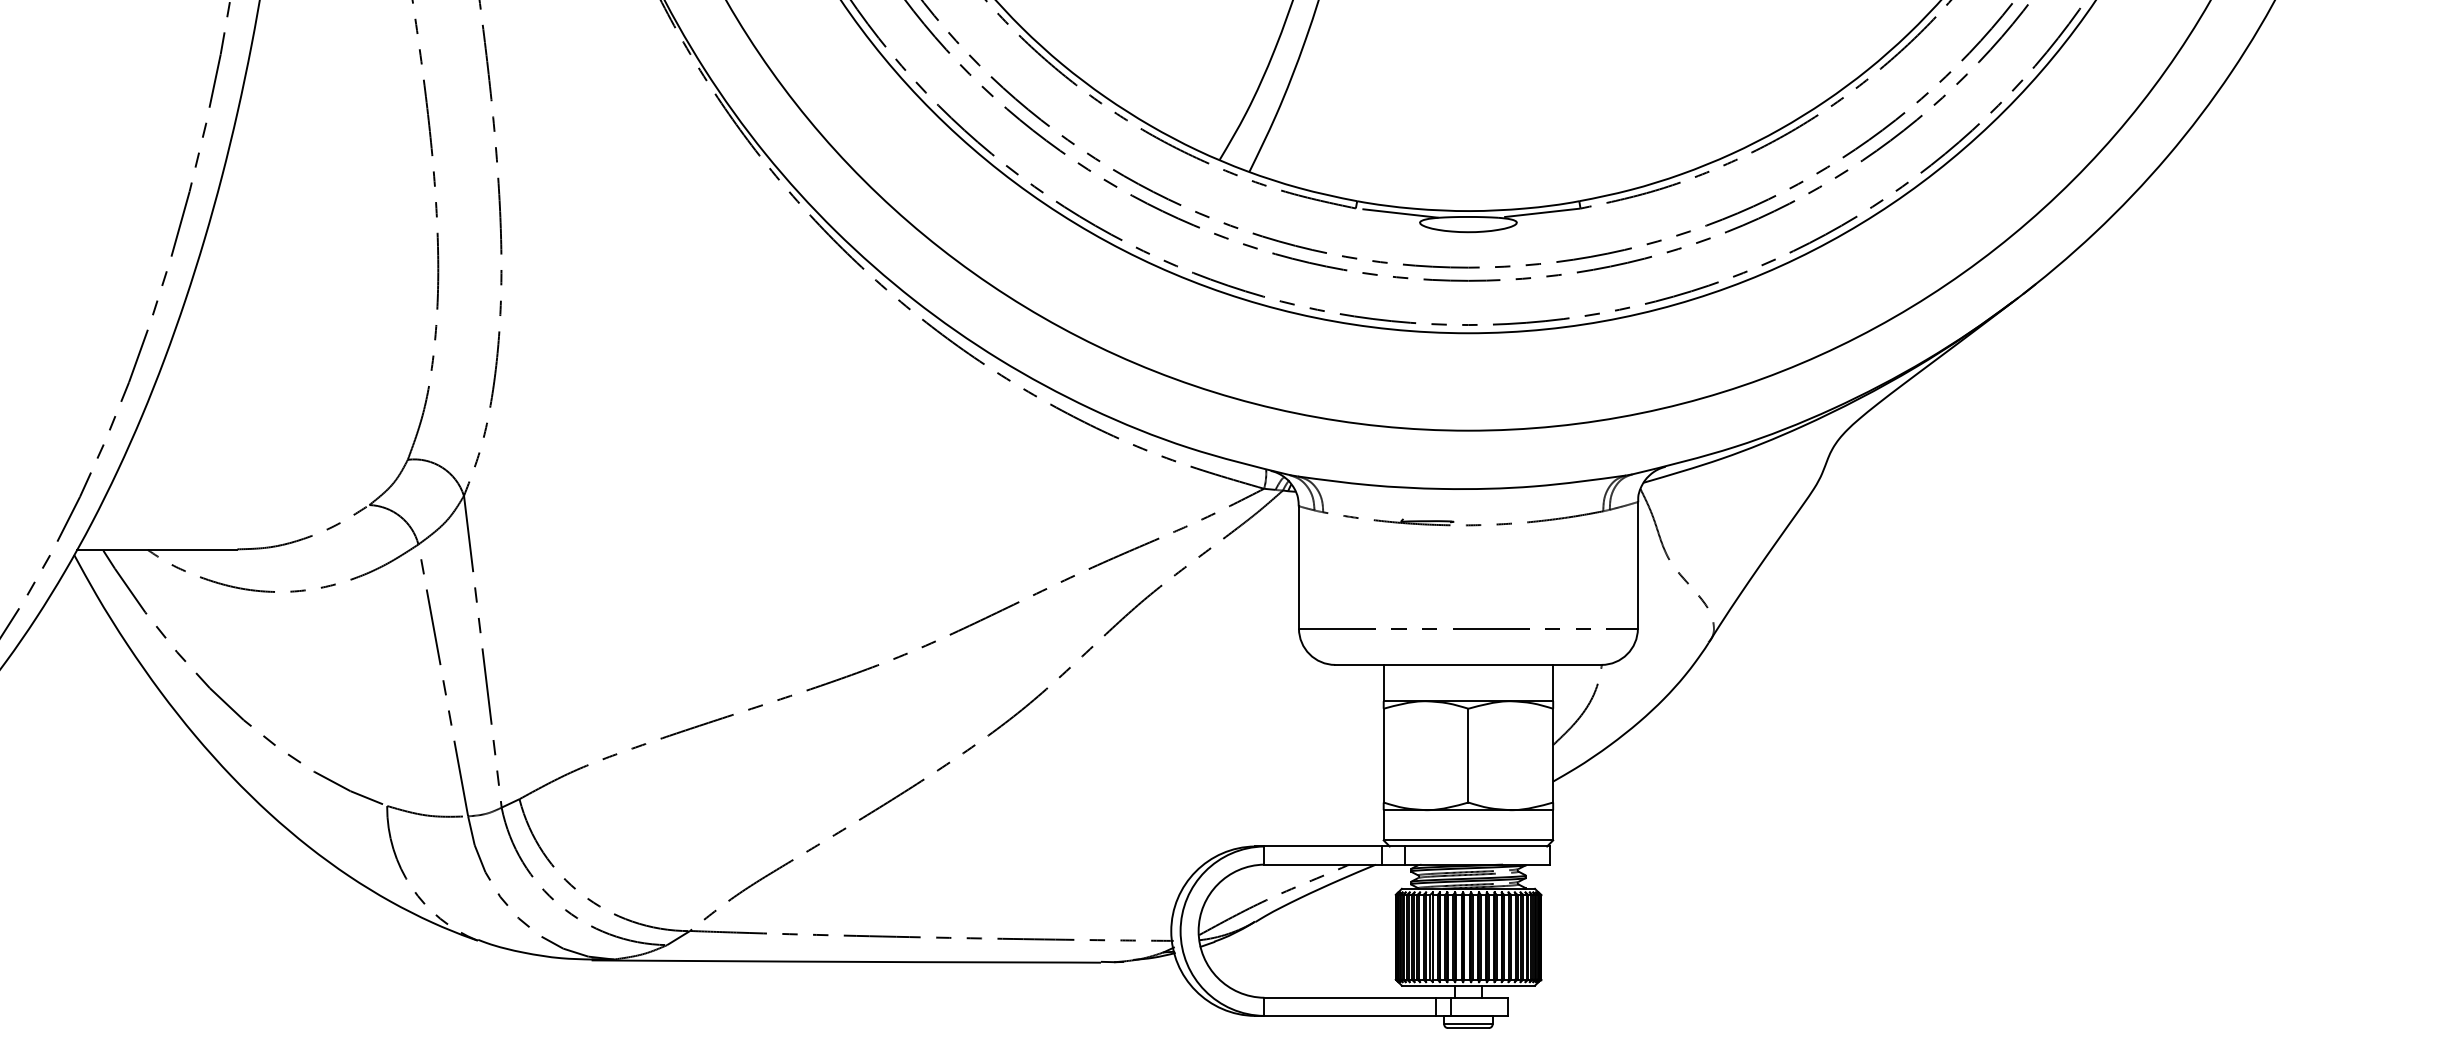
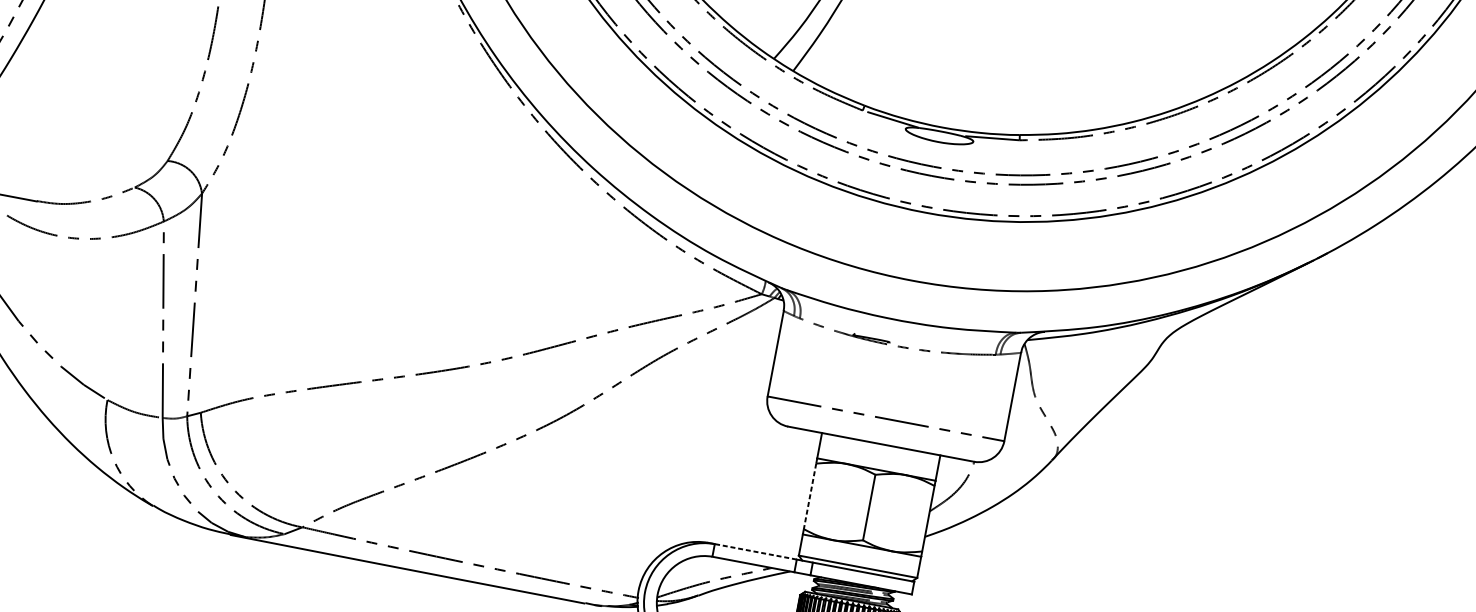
line: (1383, 755) -> (809, 496), solid -> dashed
line: (1323, 846) -> (756, 551), solid -> dashed

